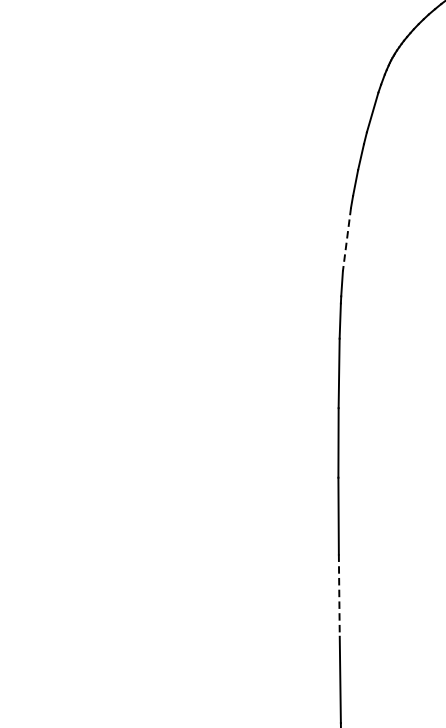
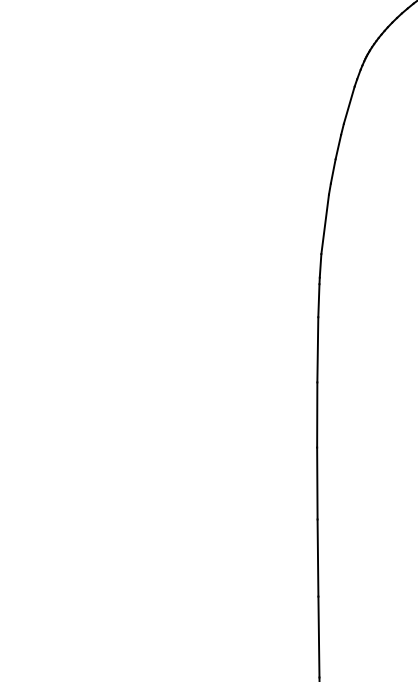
line: (347, 239) -> (325, 224), dashed -> solid
line: (338, 596) -> (317, 558), dashed -> solid

